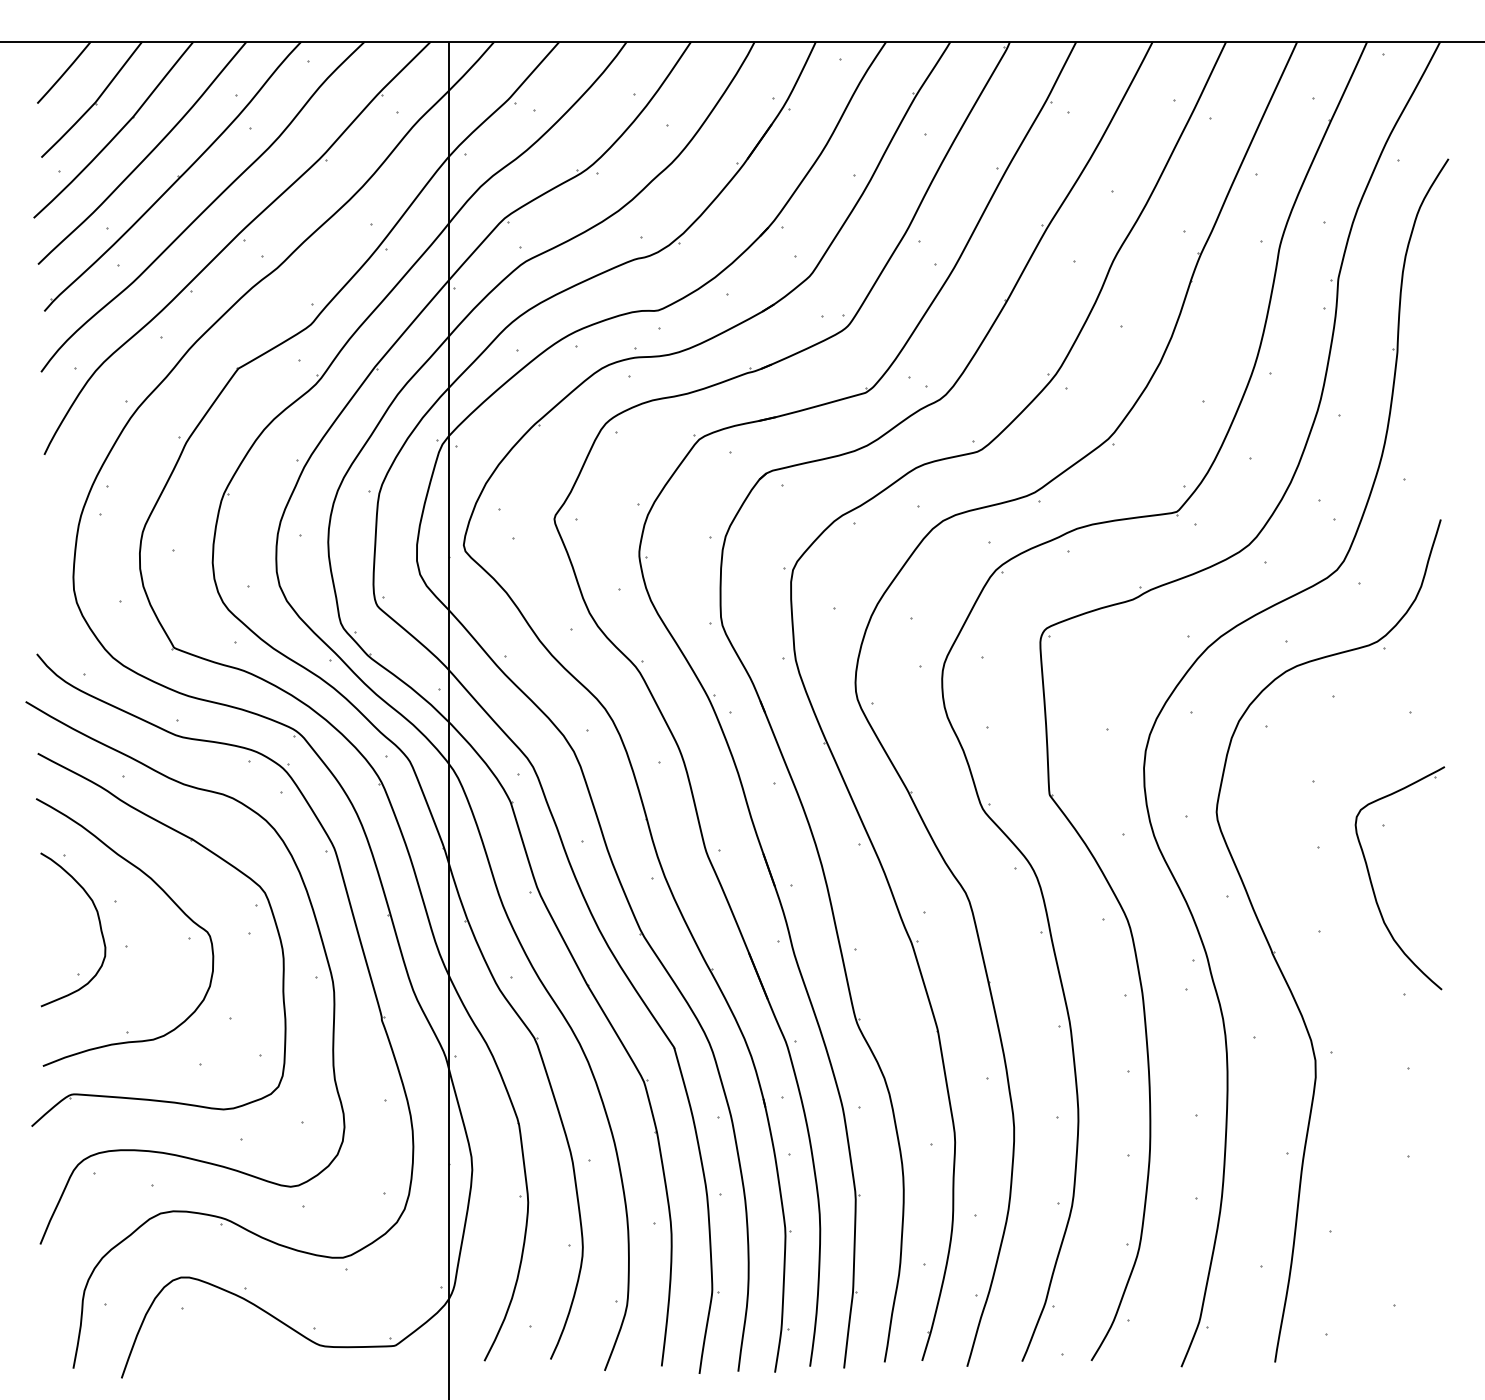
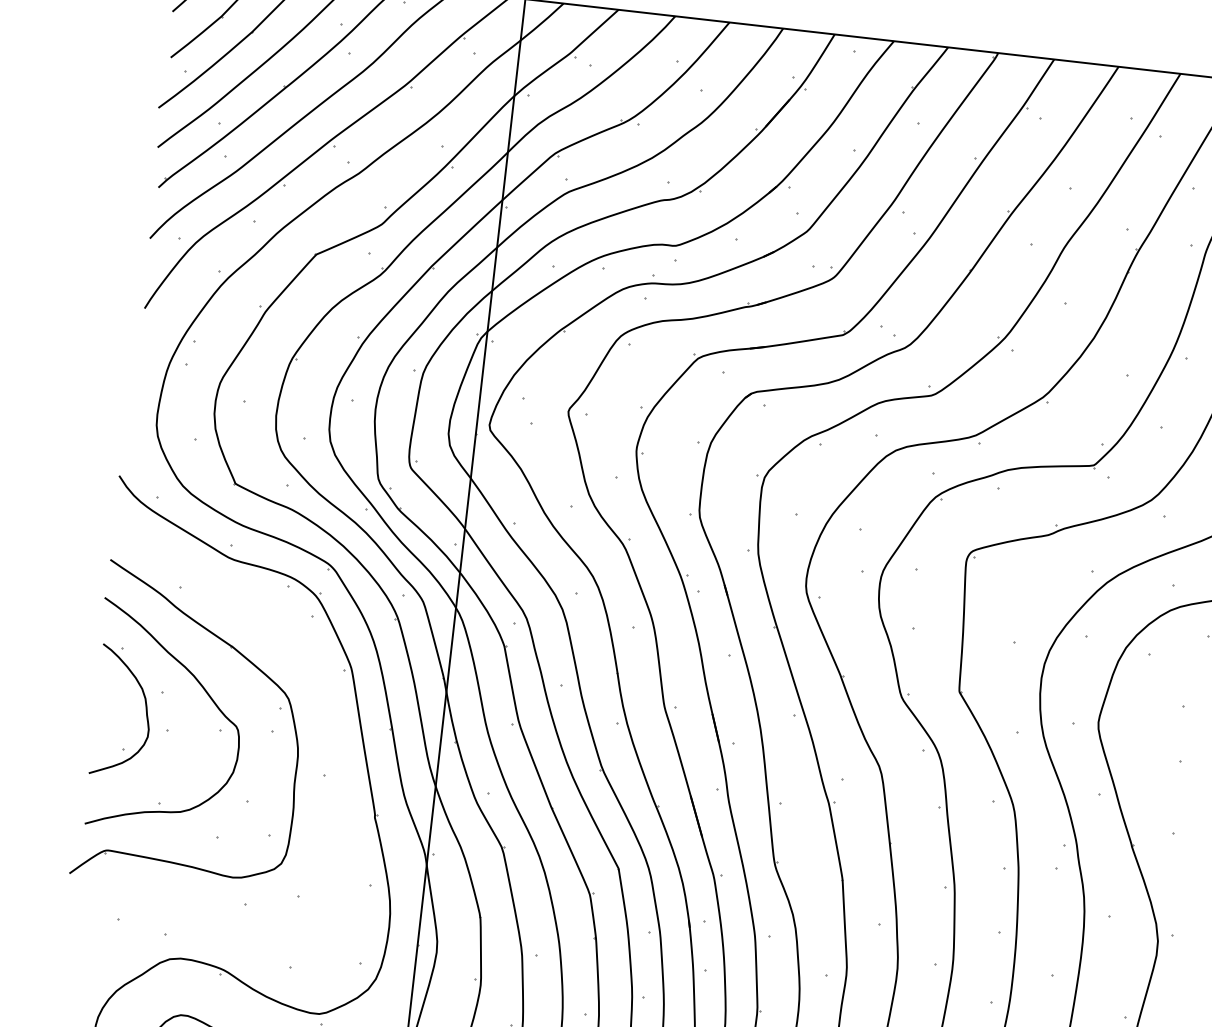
curve: (318, 932) -> (329, 737), removed

